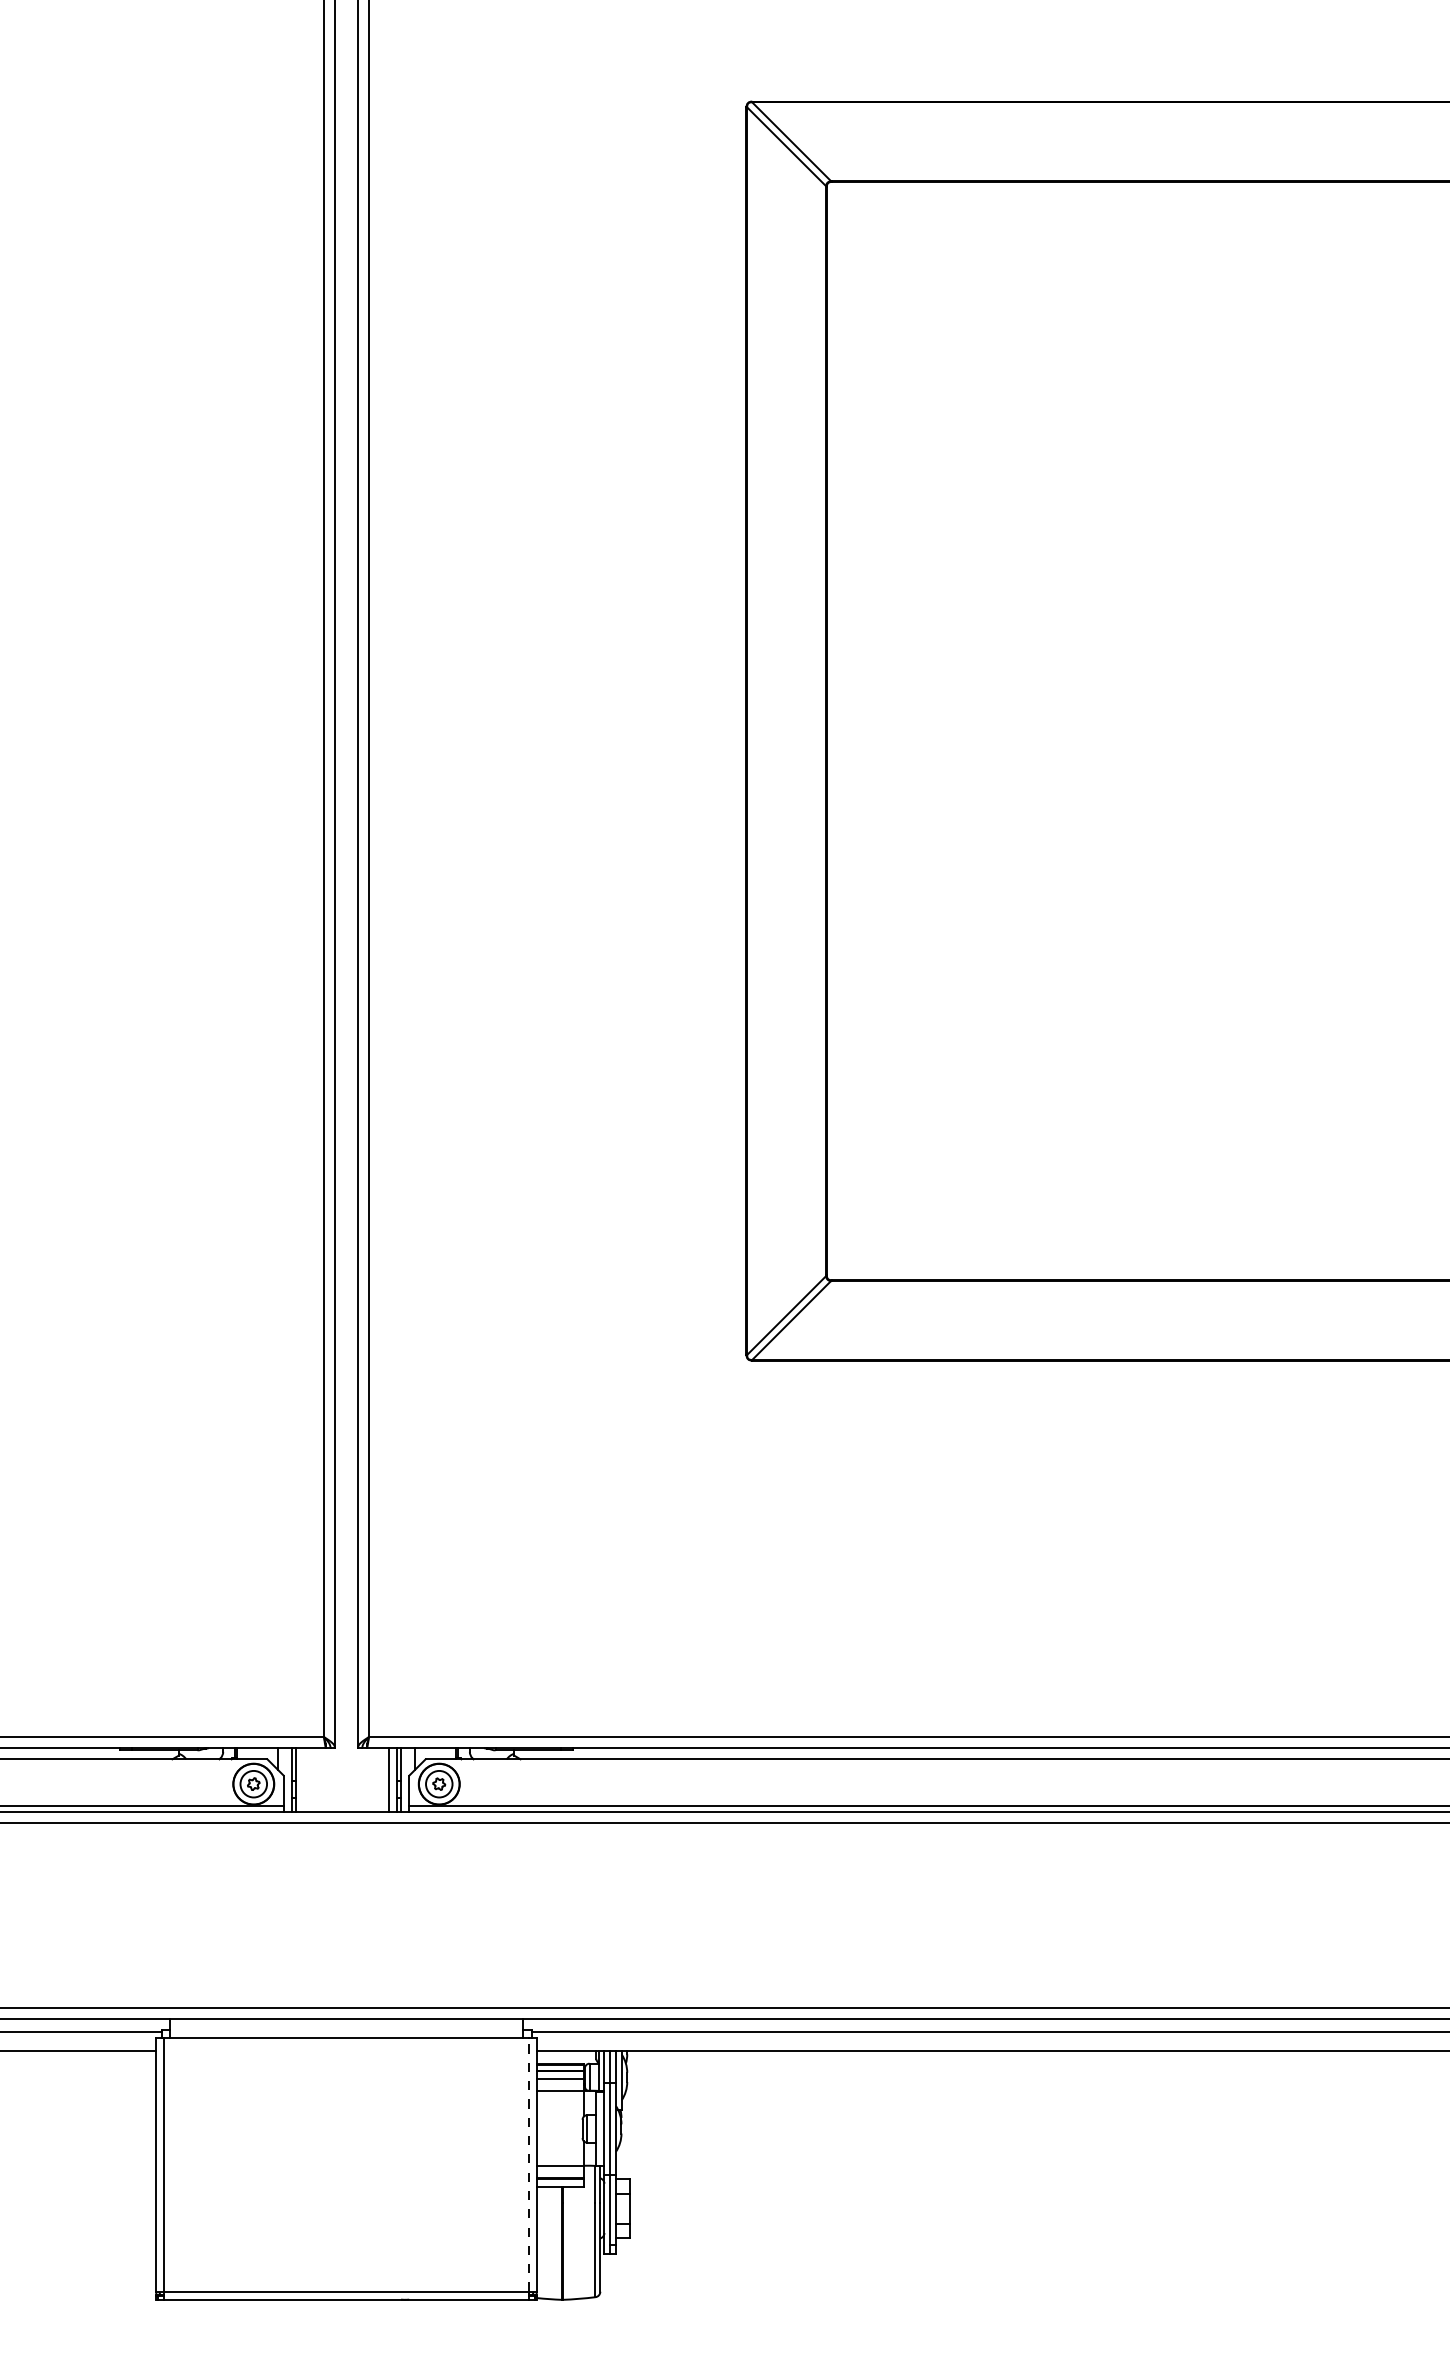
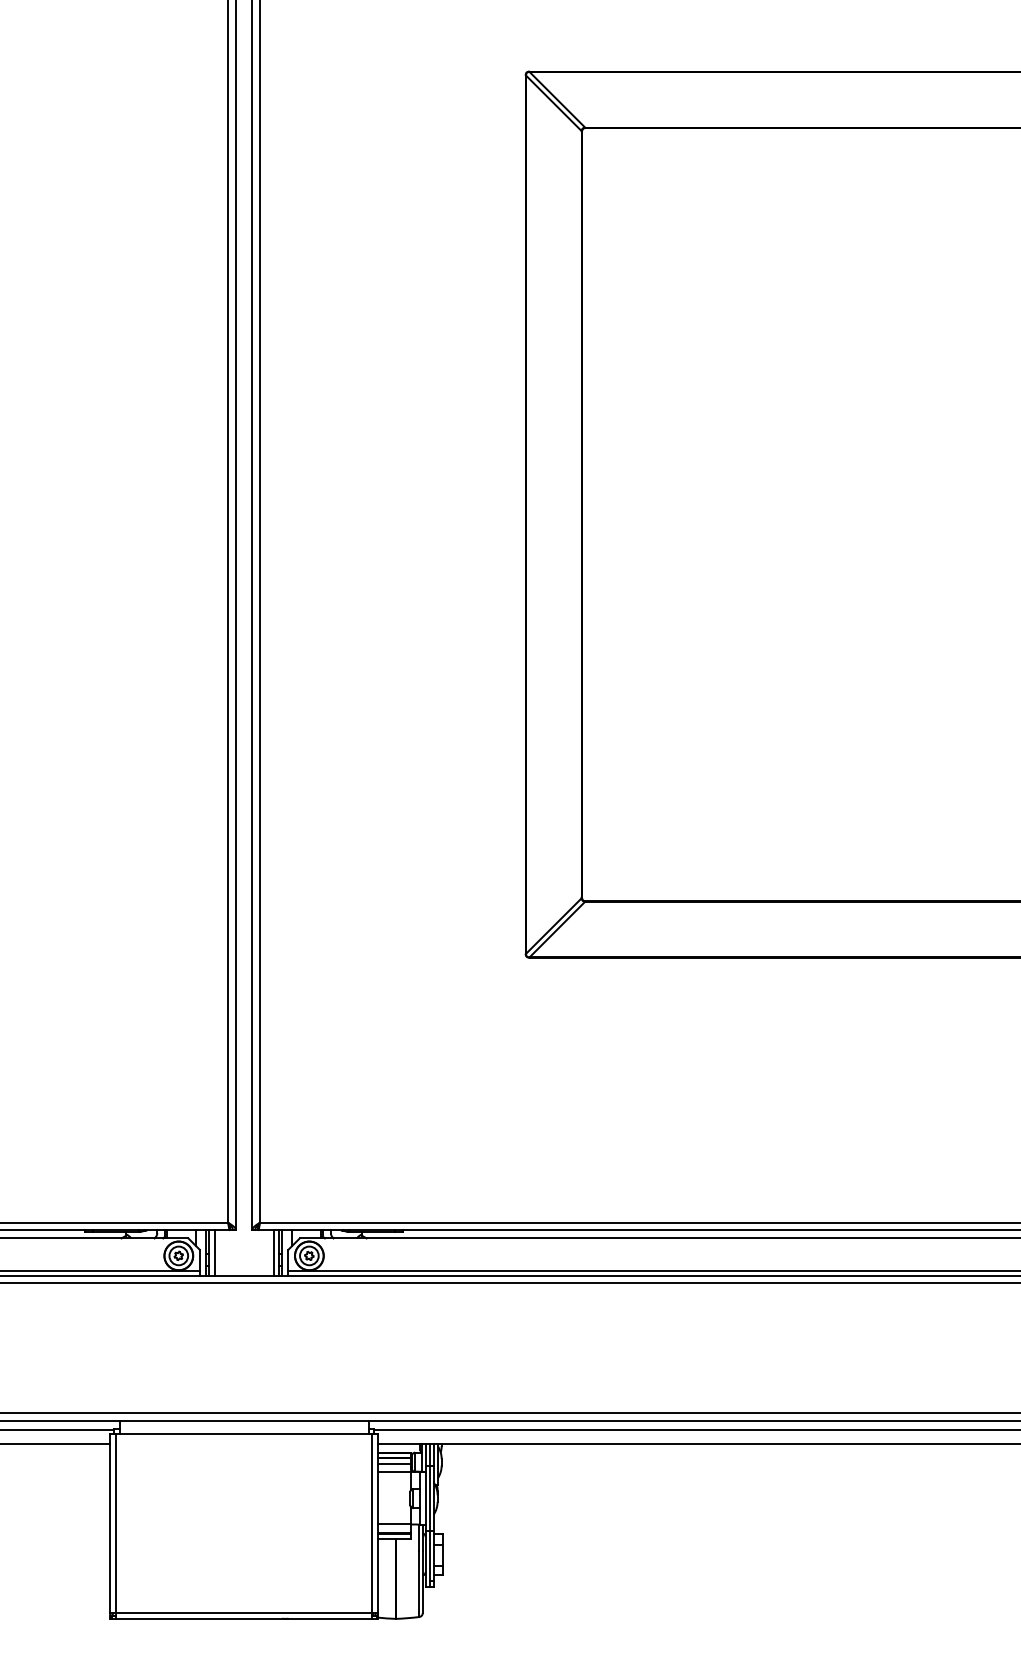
line: (304, 1780) -> (214, 1253), added
line: (528, 2164) -> (372, 1523), dashed -> solid

